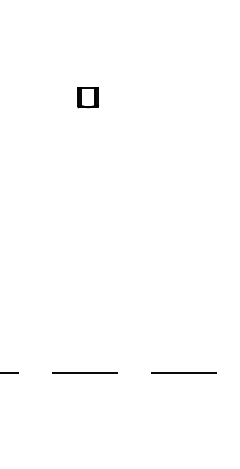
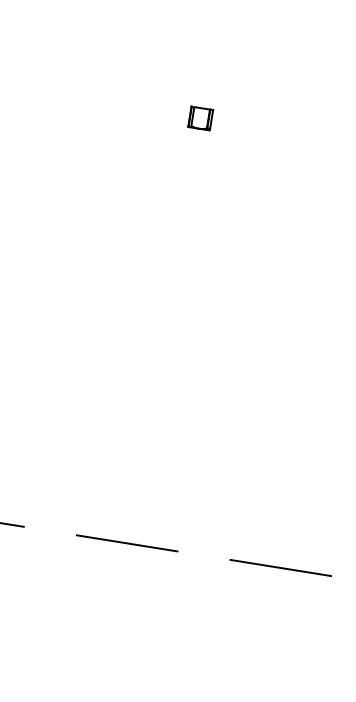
part: (88, 97) -> (200, 118), size x0.7

